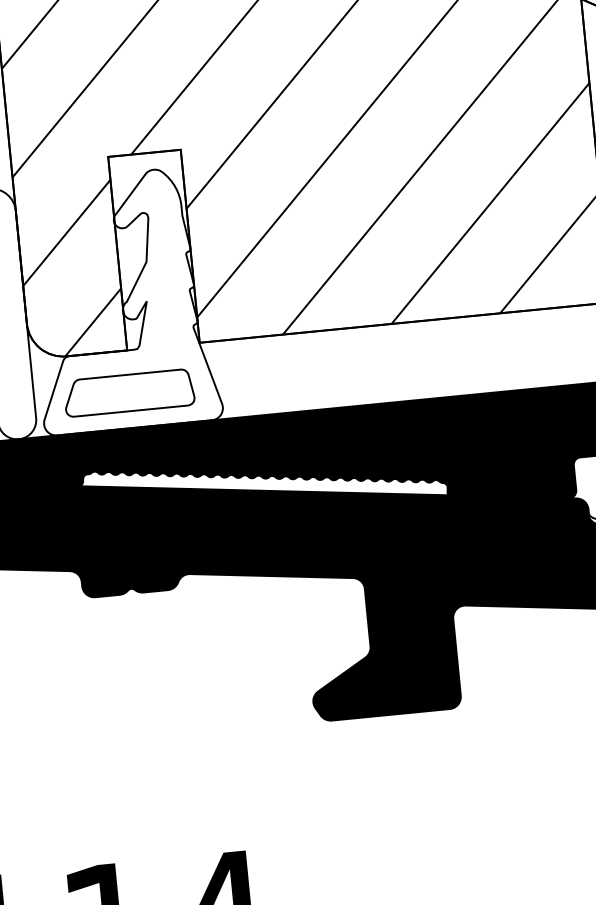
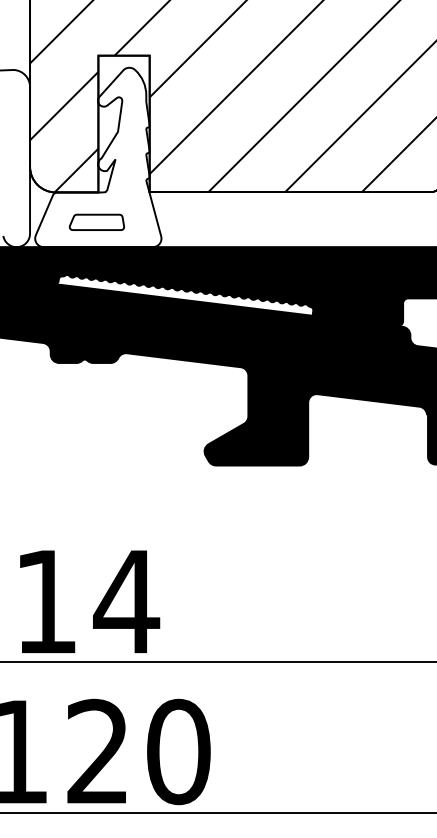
part: (128, 393) -> (96, 222), size x0.6

